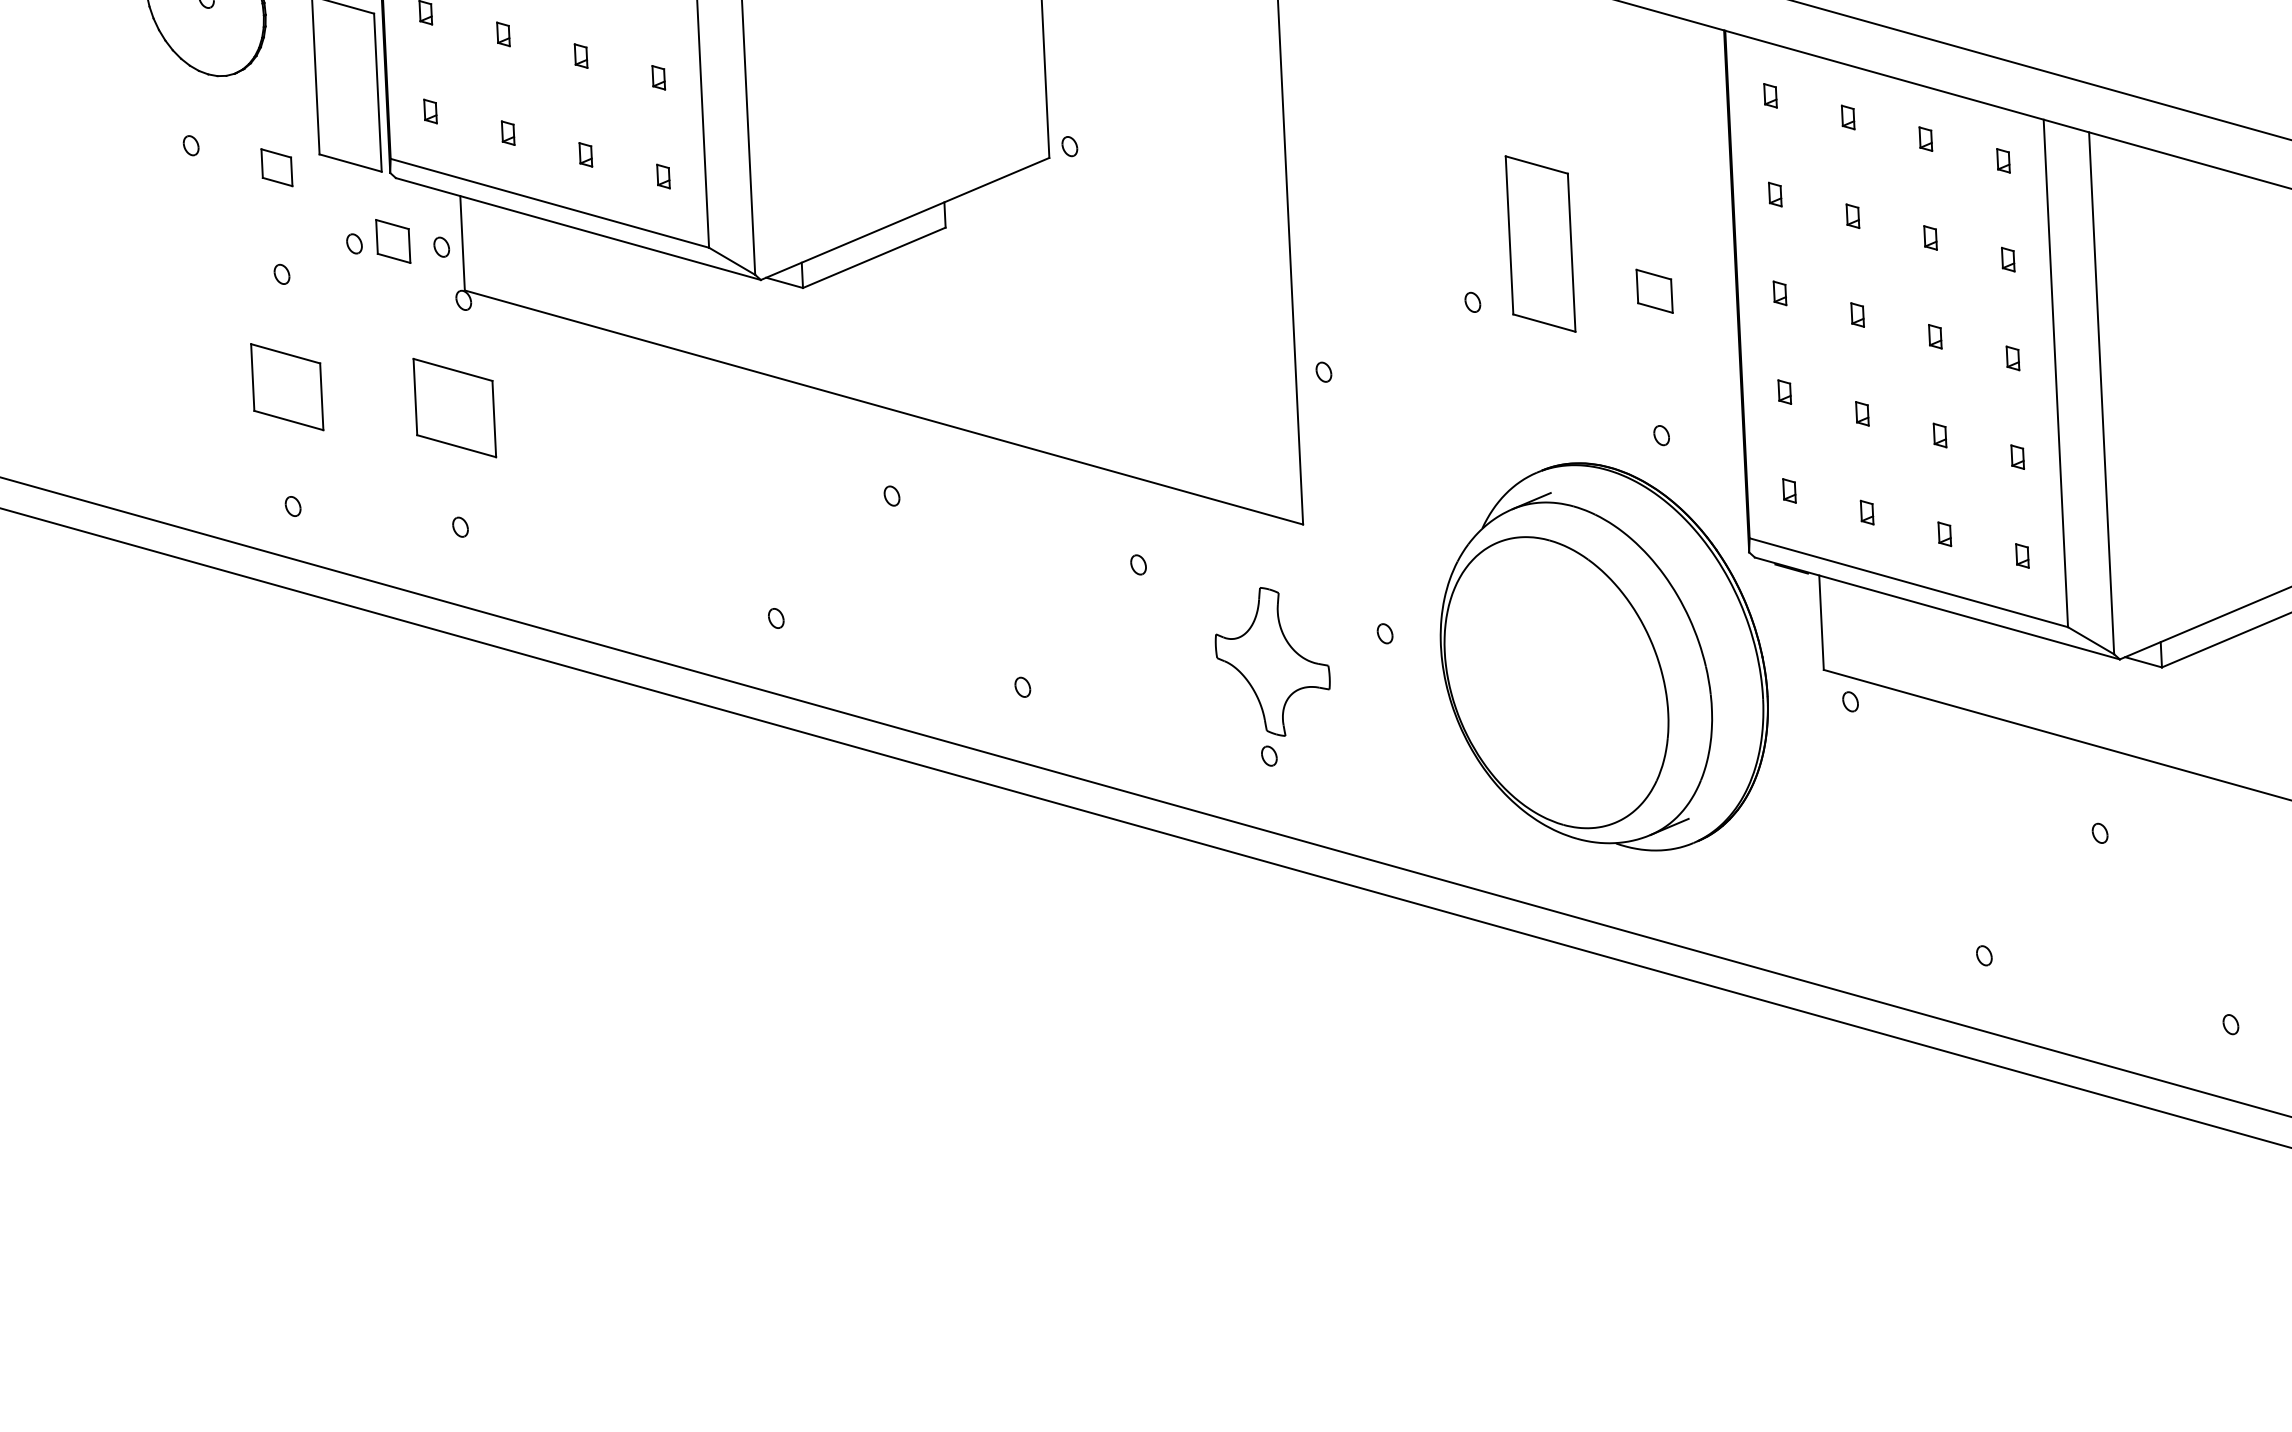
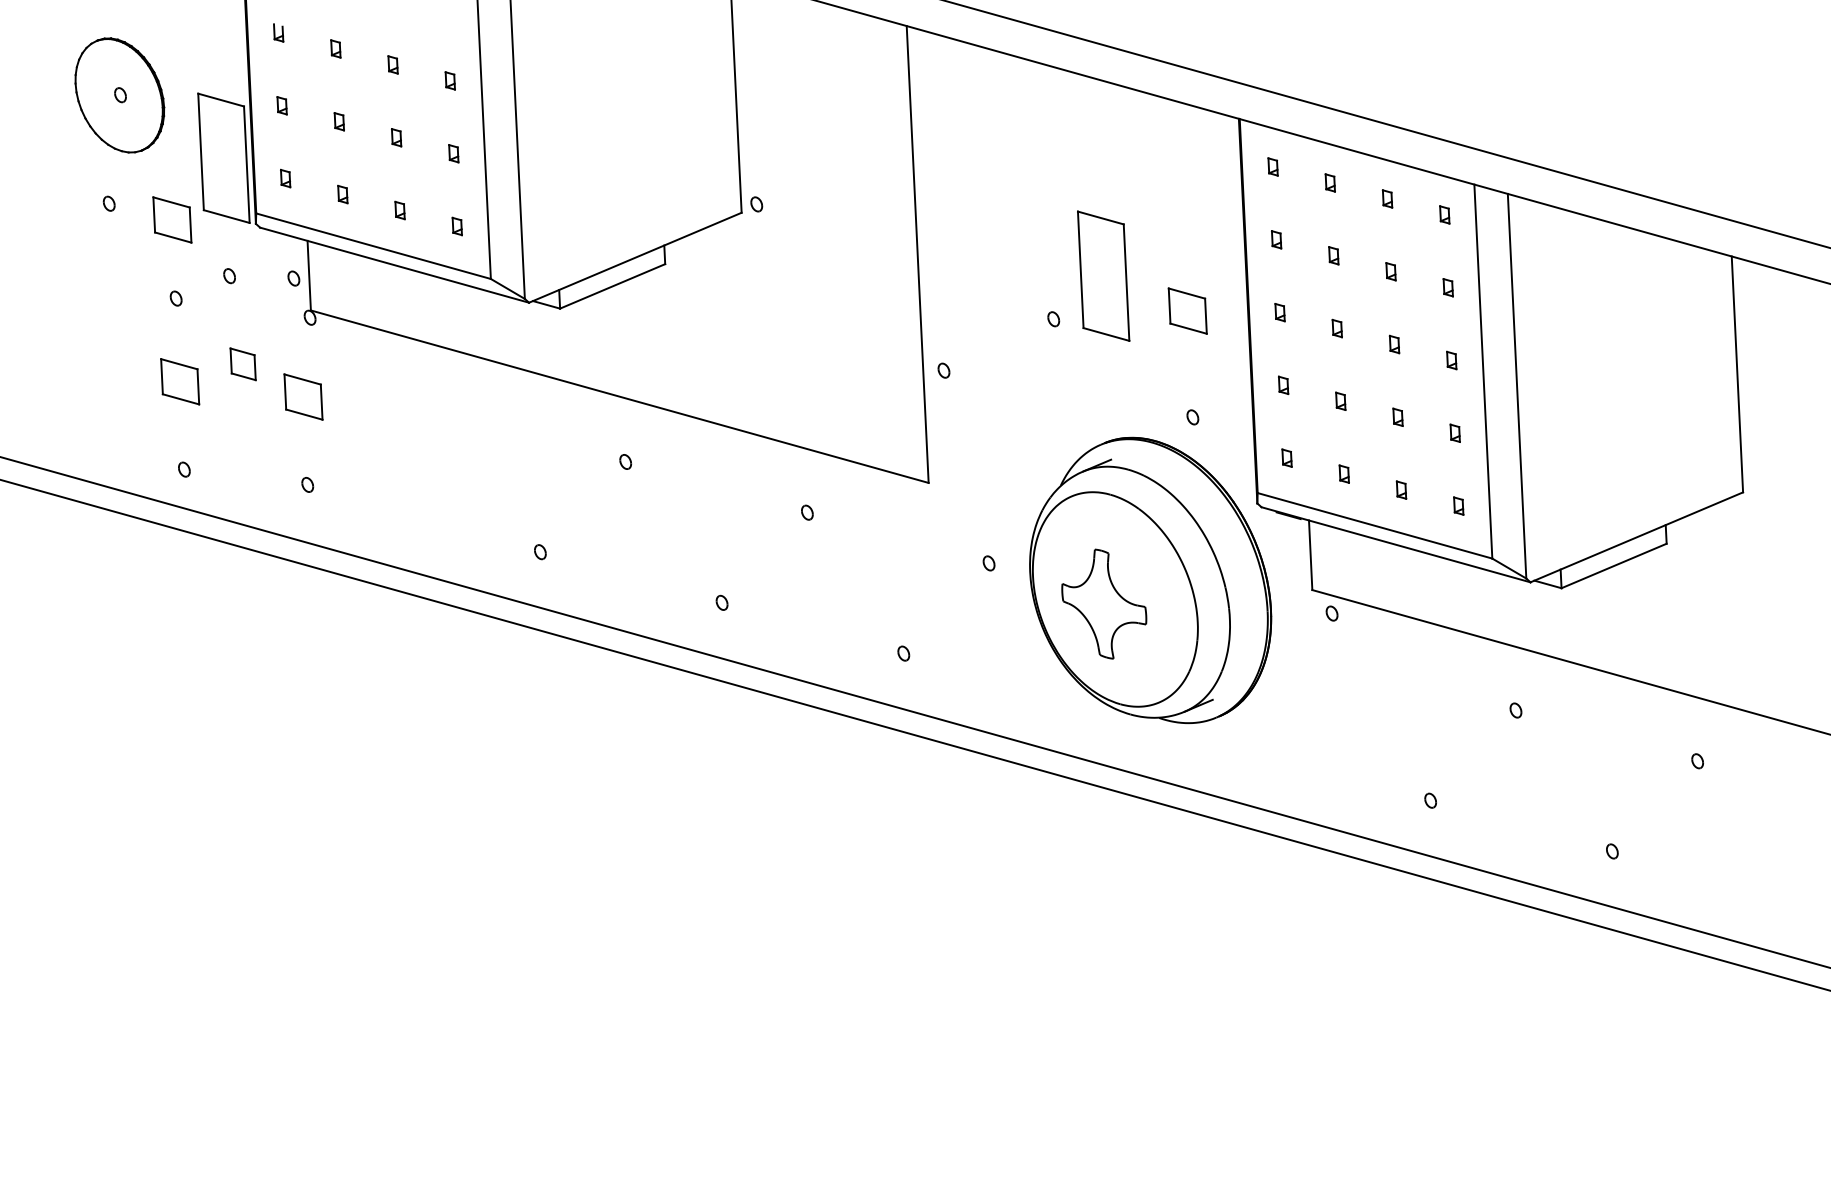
part: (277, 167) -> (172, 219), size x1.67
part: (392, 241) -> (242, 364), moved
part: (1654, 290) -> (1187, 310), size x1.43
part: (287, 386) -> (180, 381), size x0.71
part: (454, 407) -> (303, 396), size x0.62
part: (1273, 661) -> (1104, 603), moved

